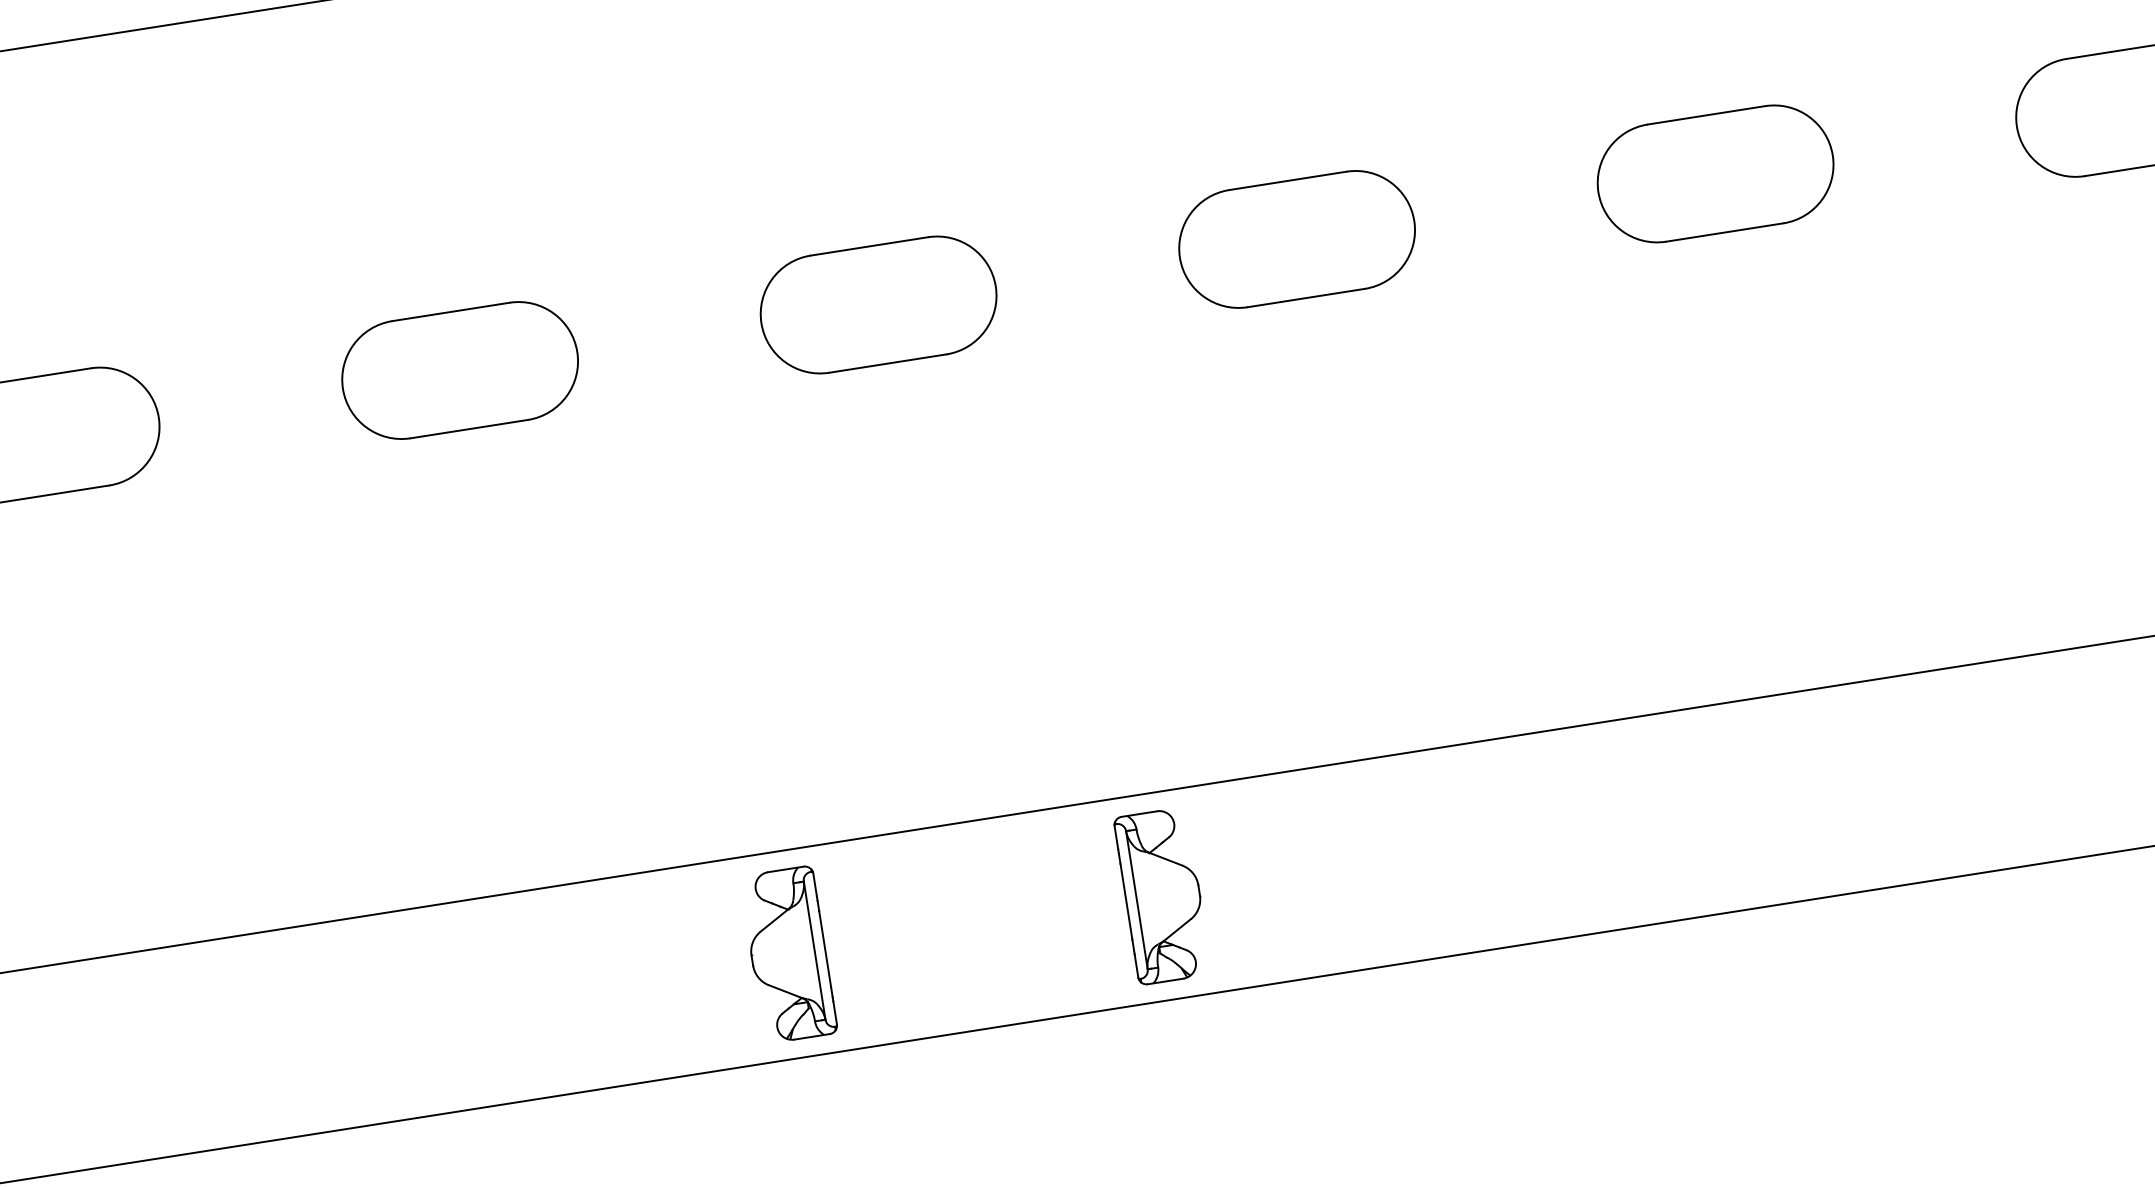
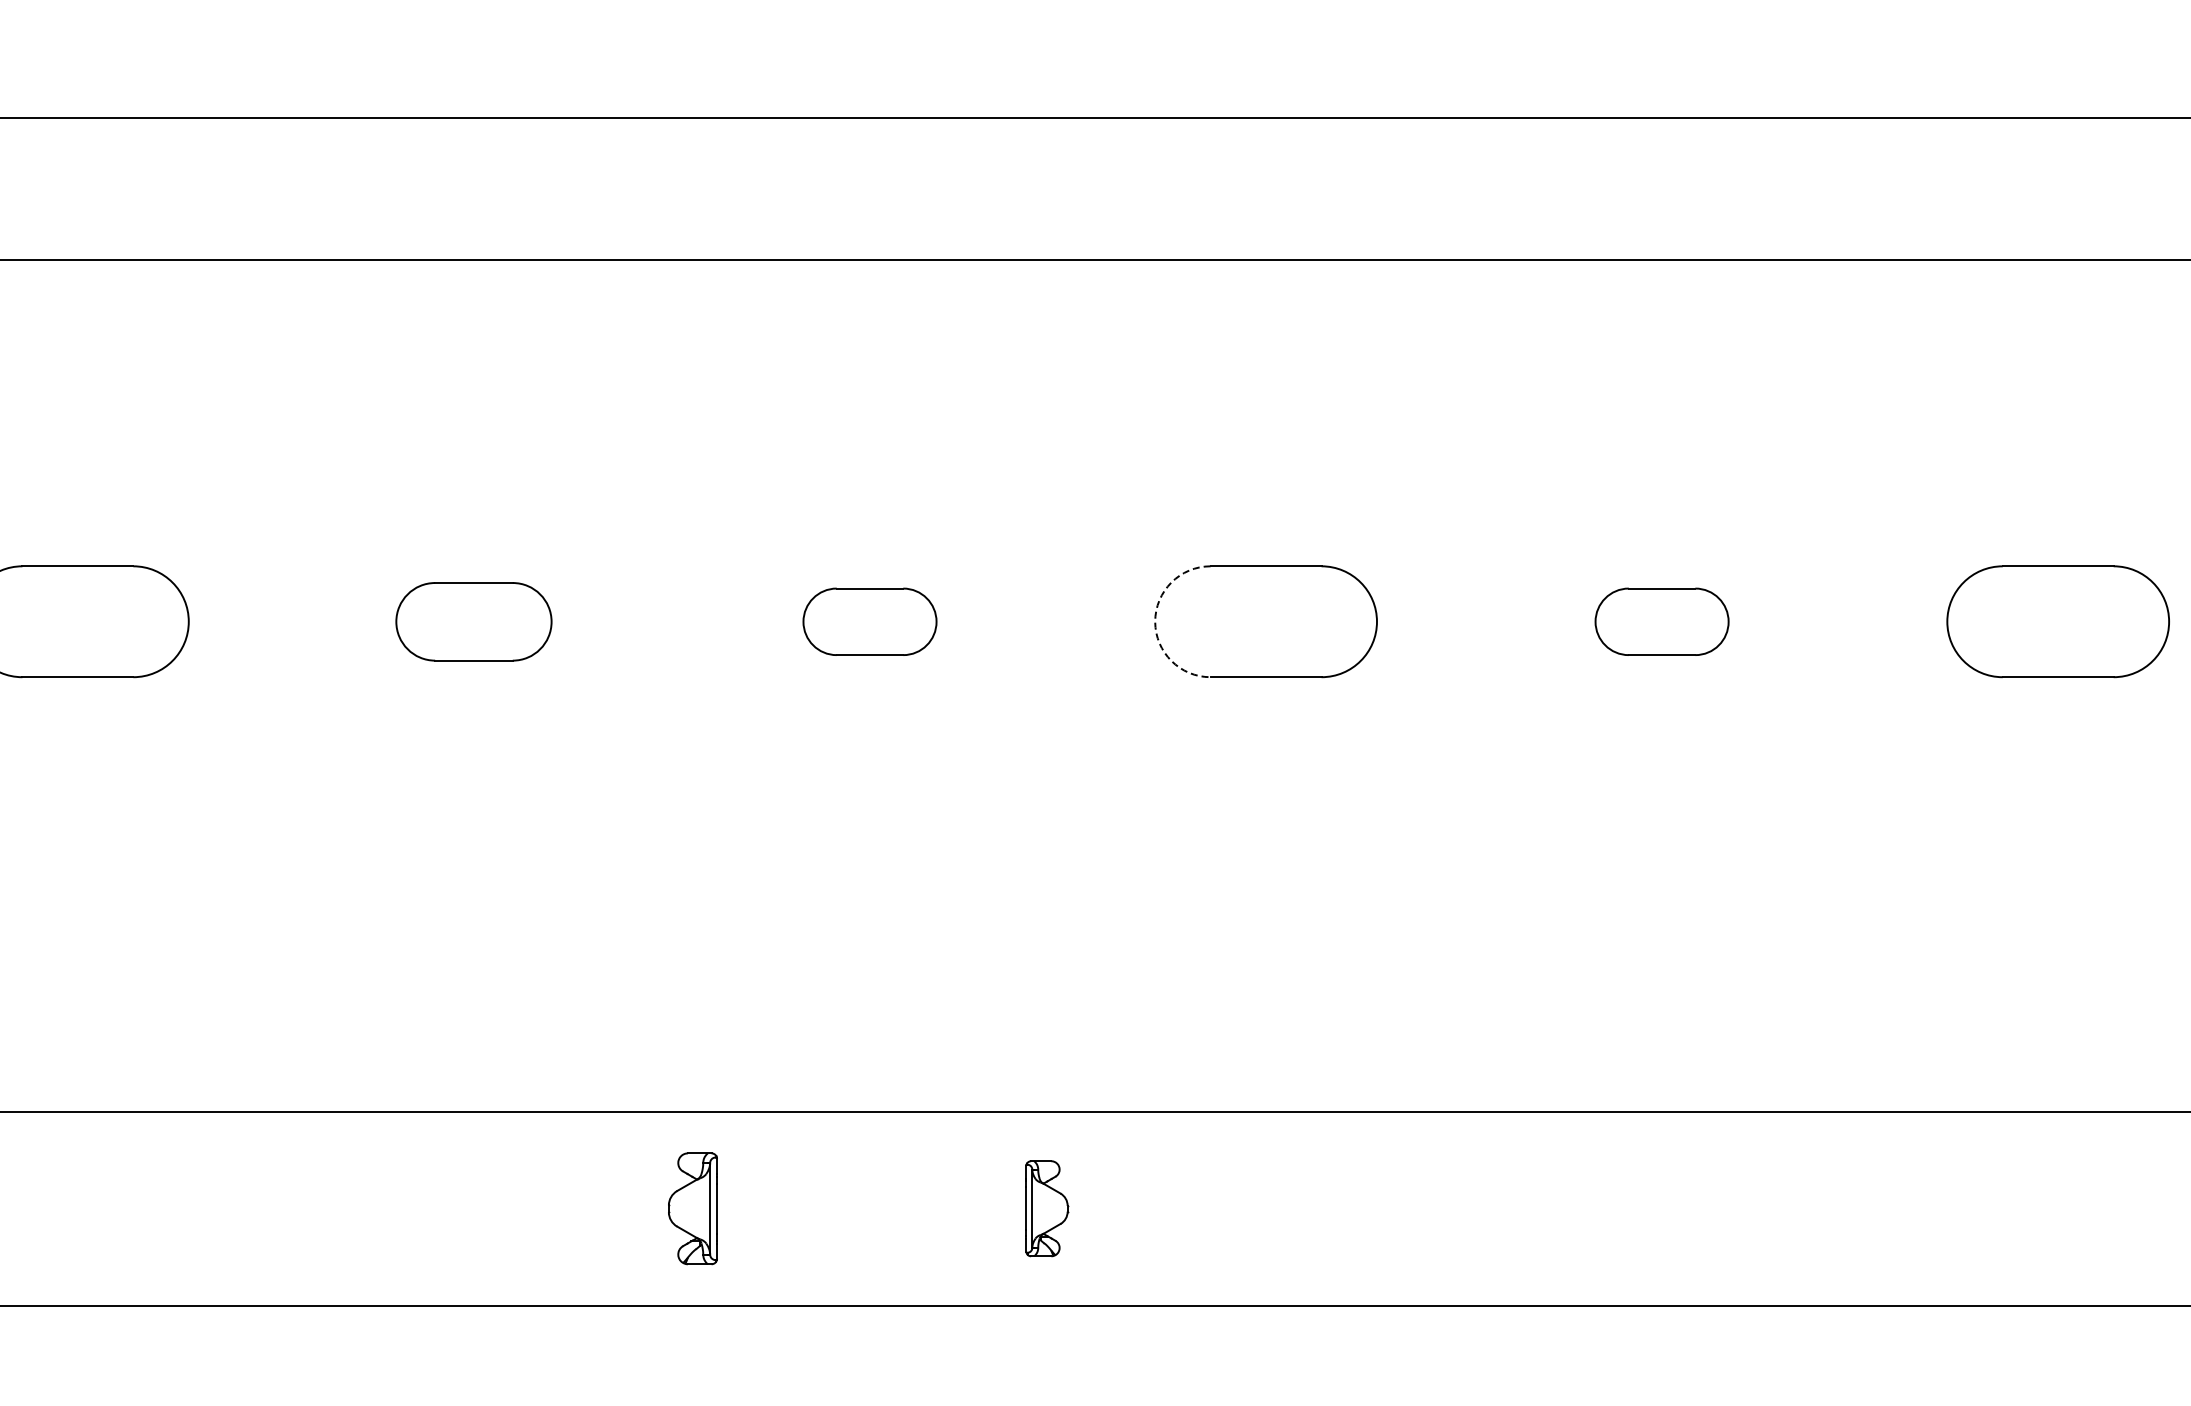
part: (1714, 173) -> (1661, 621), size x0.6
arc: (1180, 257) -> (1155, 621), solid -> dashed
part: (878, 304) -> (869, 621), size x0.6
part: (459, 370) -> (473, 621), size x0.7
part: (1162, 895) -> (1046, 1208), size x0.6
part: (788, 954) -> (692, 1208), size x0.7

